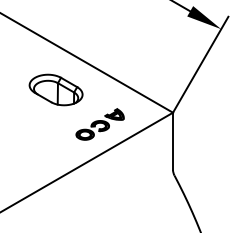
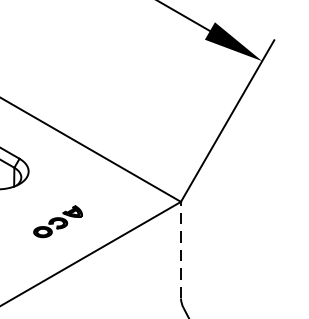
part: (99, 124) -> (57, 221), size x0.6
line: (173, 141) -> (181, 250), solid -> dashed

